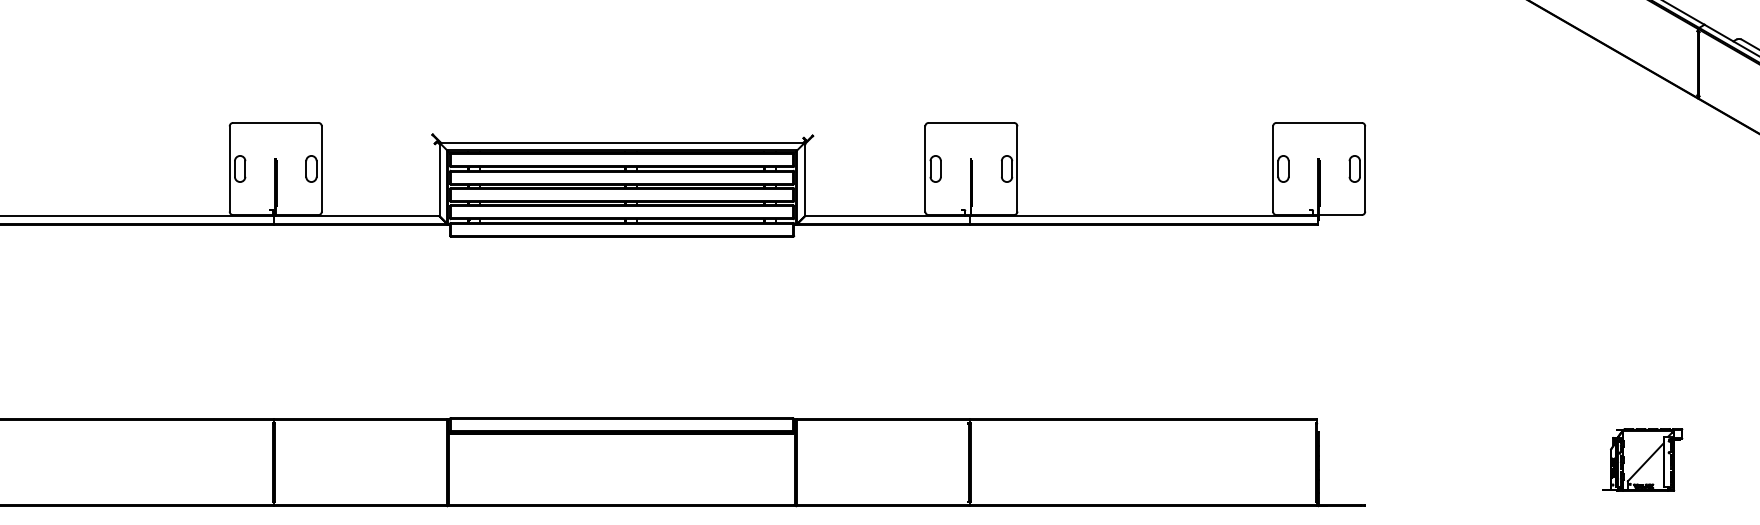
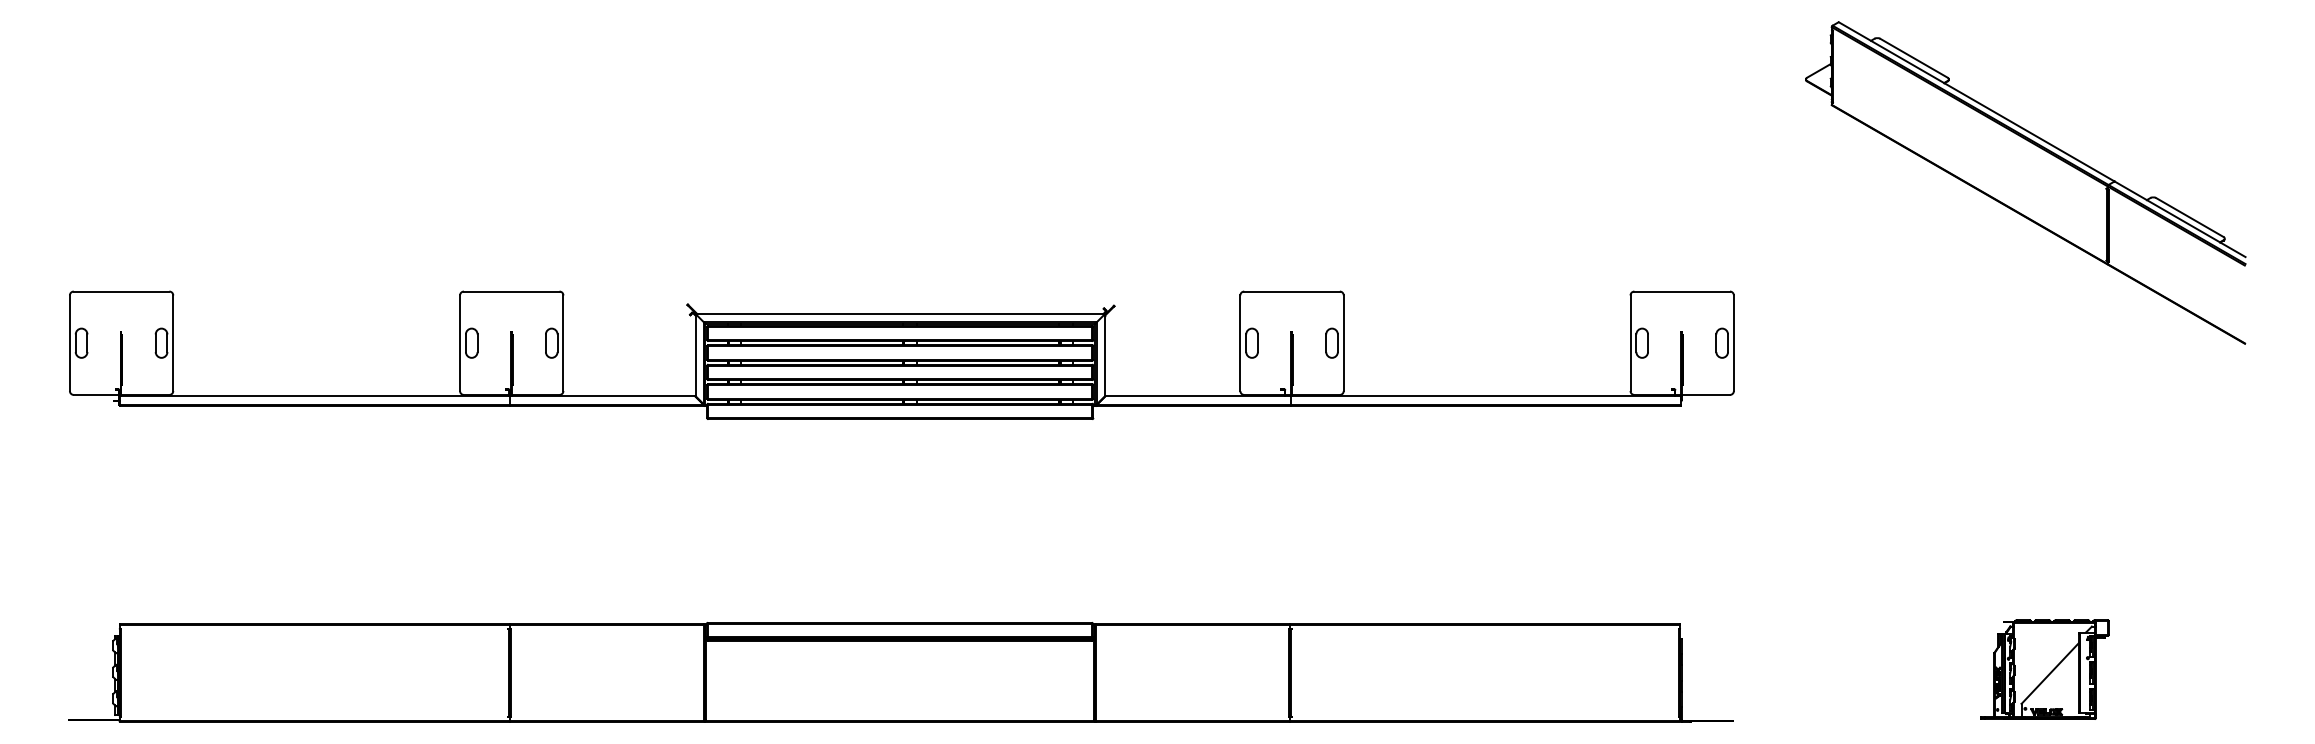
part: (1642, 459) -> (2044, 669), size x1.43

